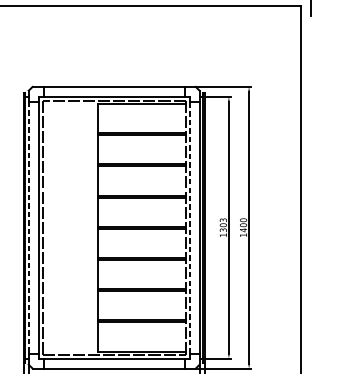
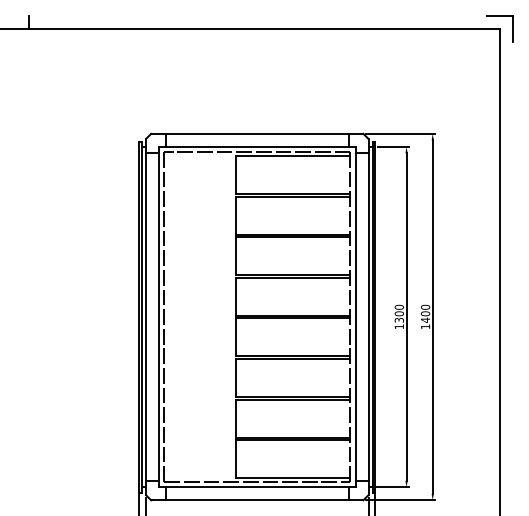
text: (222, 219) -> (398, 306), 1303 -> 1300
line: (29, 228) -> (146, 317), dashed -> solid
line: (189, 228) -> (355, 317), dashed -> solid

